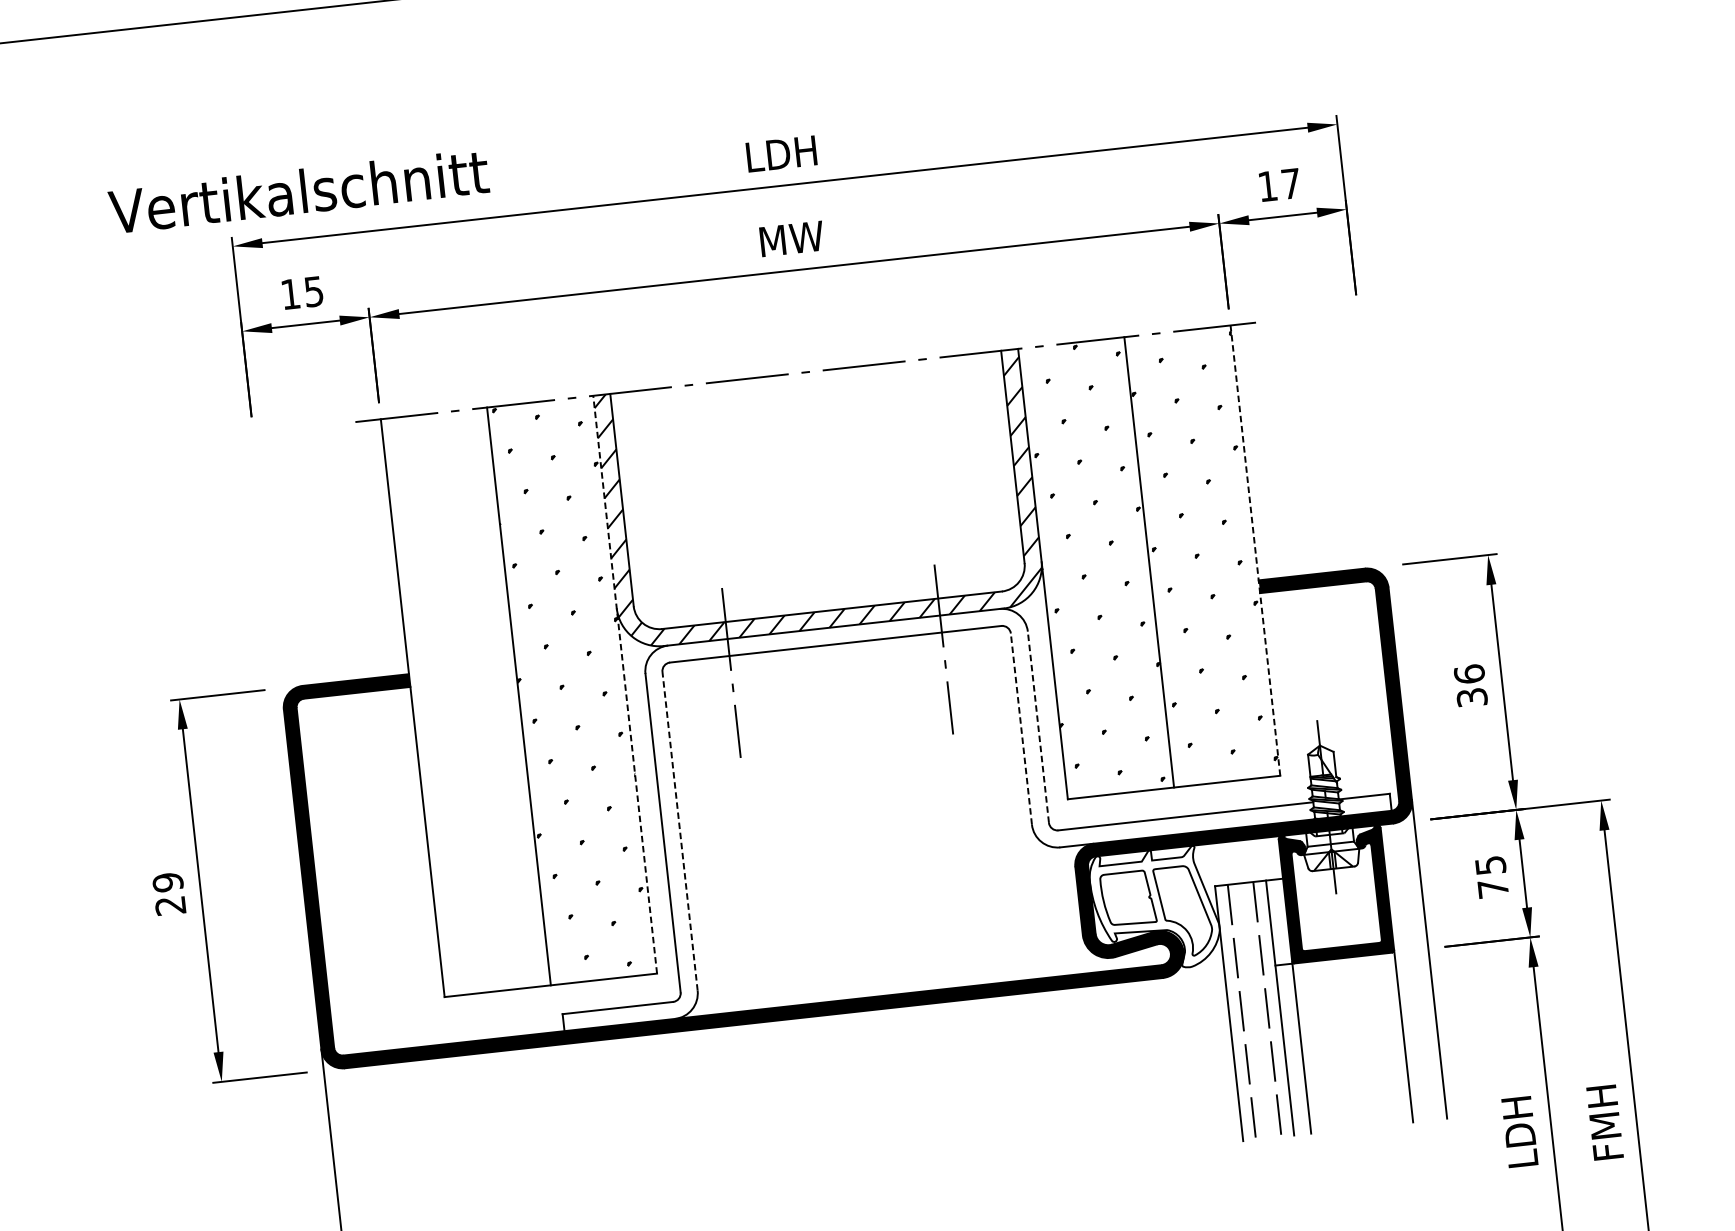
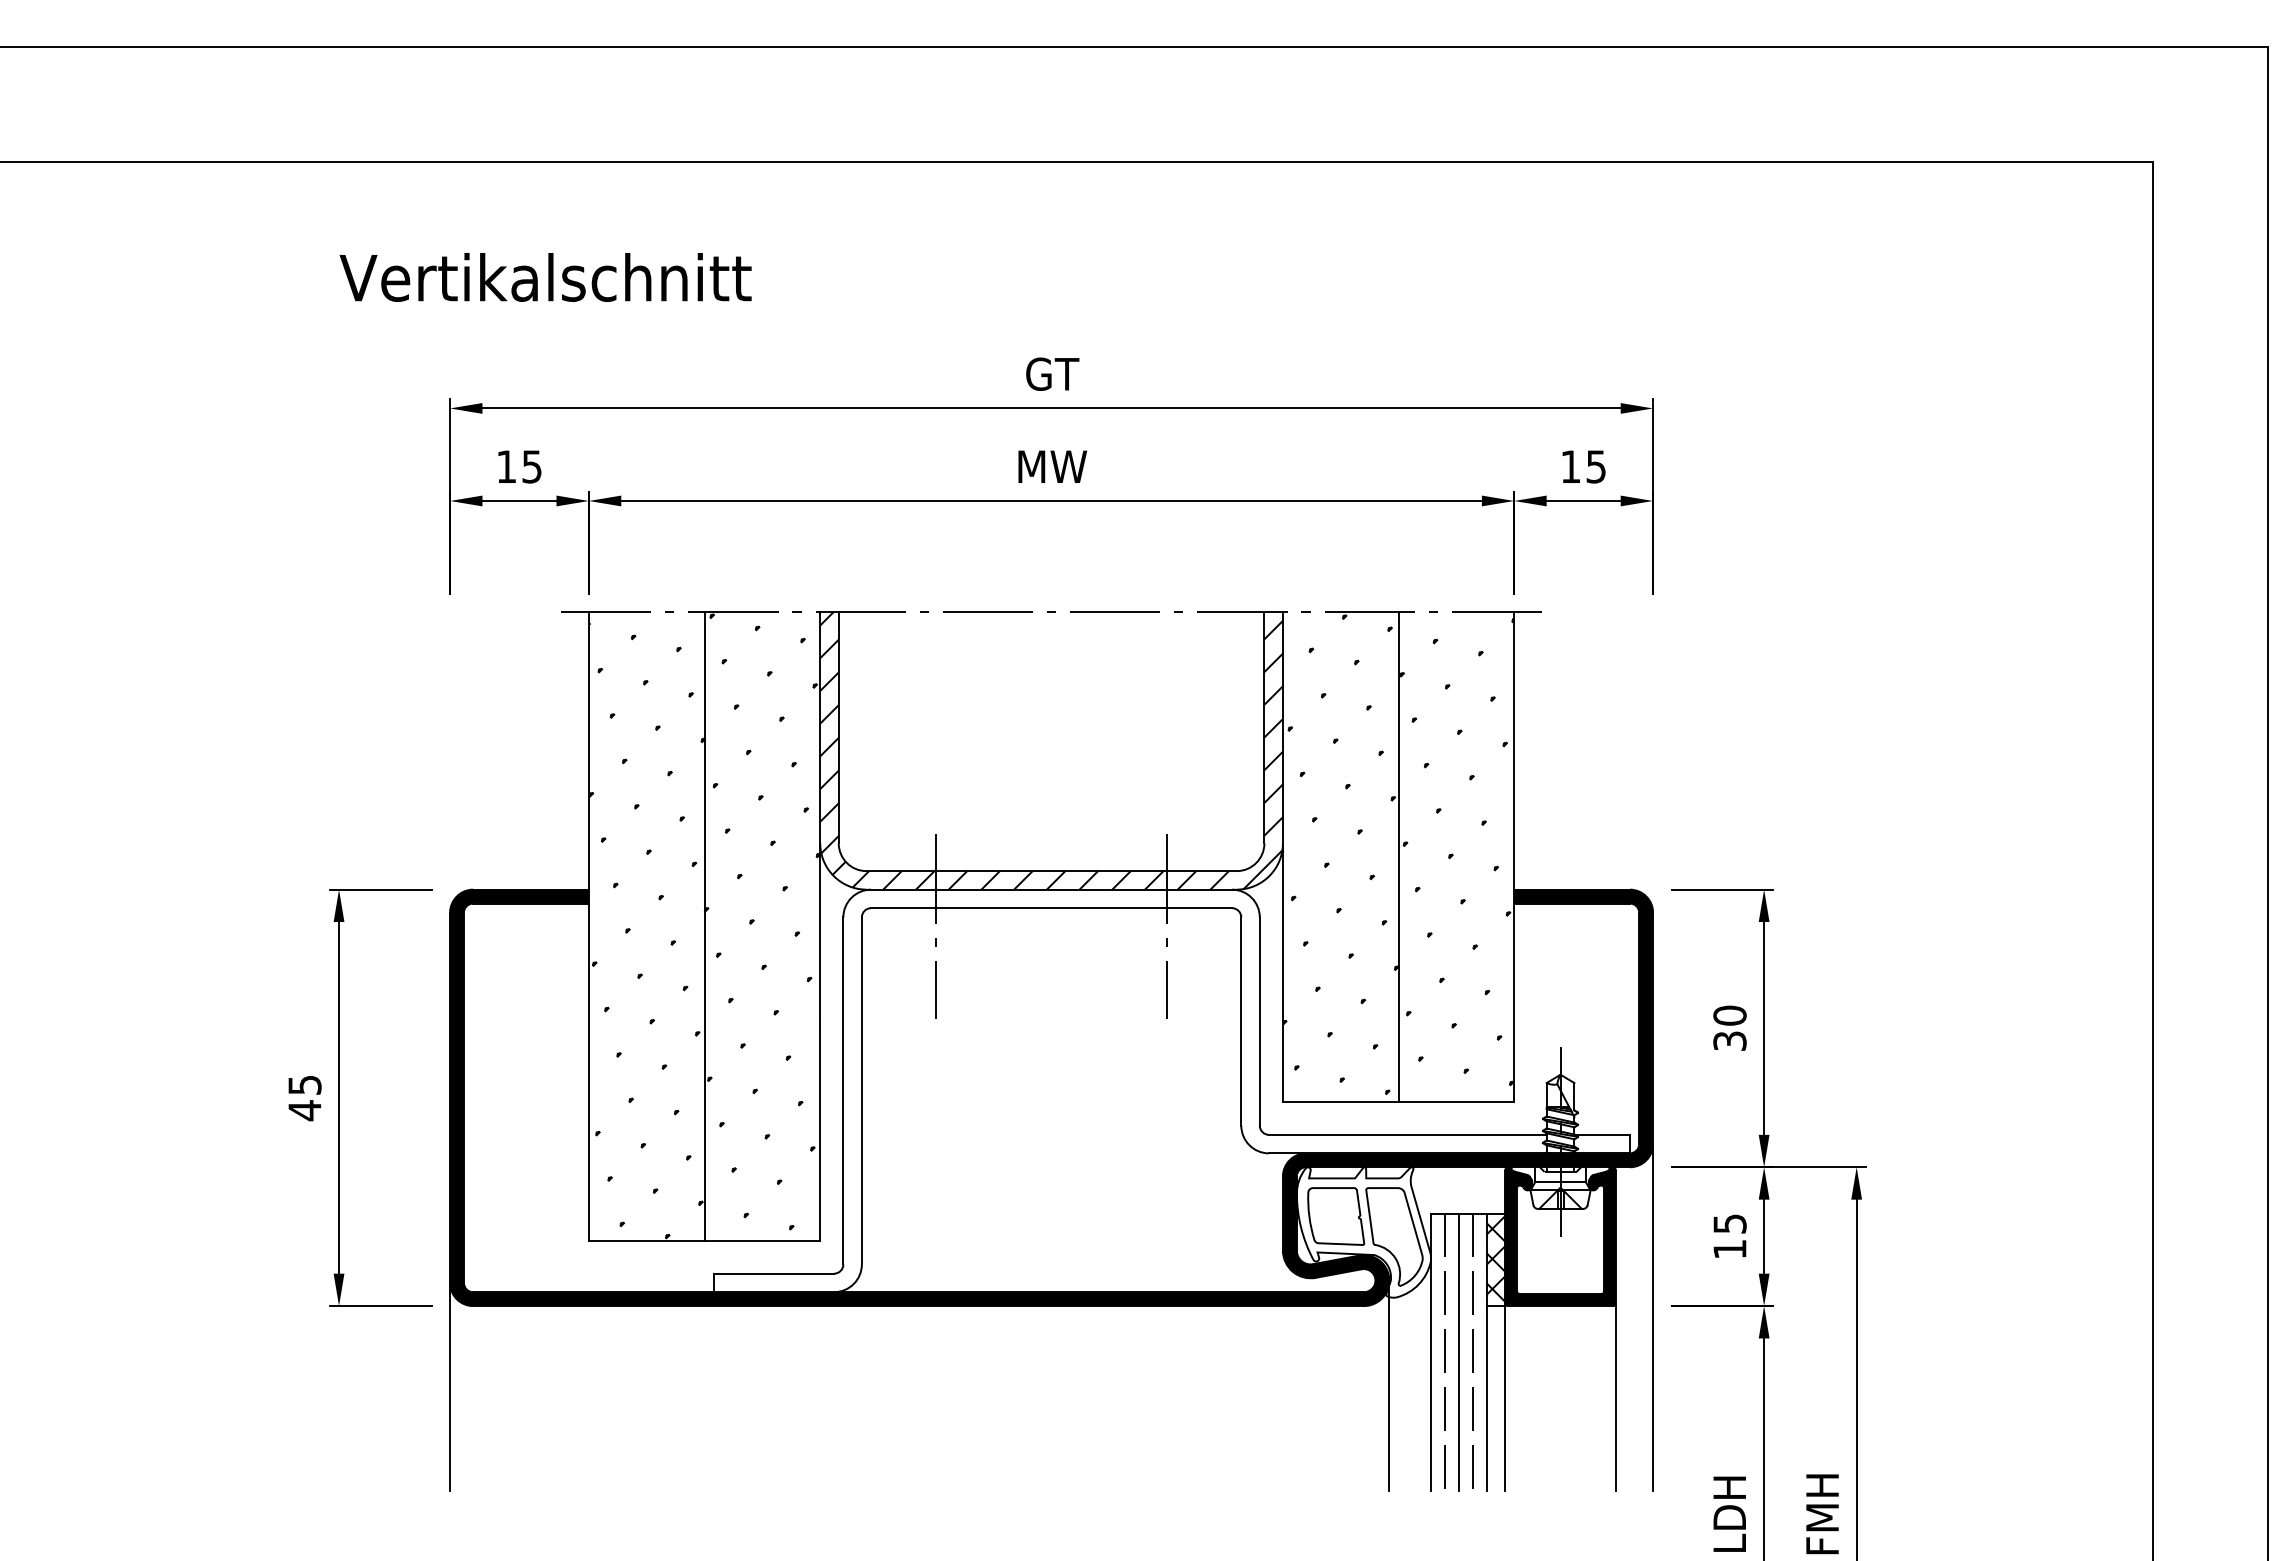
text: (781, 153) -> (1051, 373), LDH -> GT
text: (1290, 183) -> (1595, 466), 17 -> 15
text: (298, 191) -> (545, 277), moved
line: (1255, 549) -> (1514, 856), dashed -> solid
text: (1469, 674) -> (1729, 1015), 36 -> 30
line: (625, 684) -> (820, 926), dashed -> solid
hatch: (466, 705) -> (646, 930), added
line: (1038, 727) -> (1259, 1021), dashed -> solid
line: (1021, 729) -> (1241, 1021), dashed -> solid
line: (679, 830) -> (861, 1090), dashed -> solid
text: (1492, 888) -> (1729, 1249), 75 -> 15
text: (169, 894) -> (304, 1098), 29 -> 45
hatch: (1278, 920) -> (1495, 1258), added
line: (1254, 1011) -> (1458, 1352), added
line: (1194, 1048) -> (1389, 1385), added

